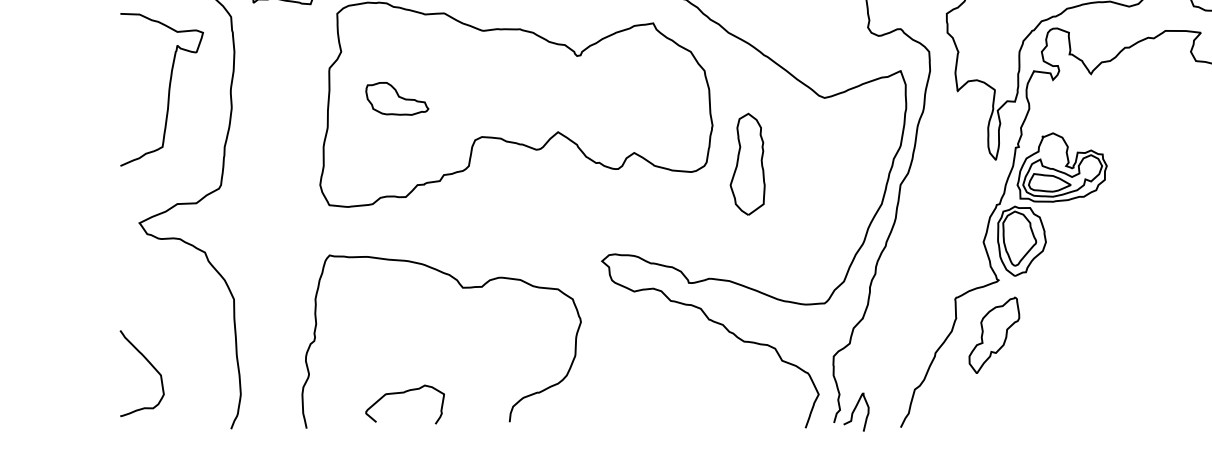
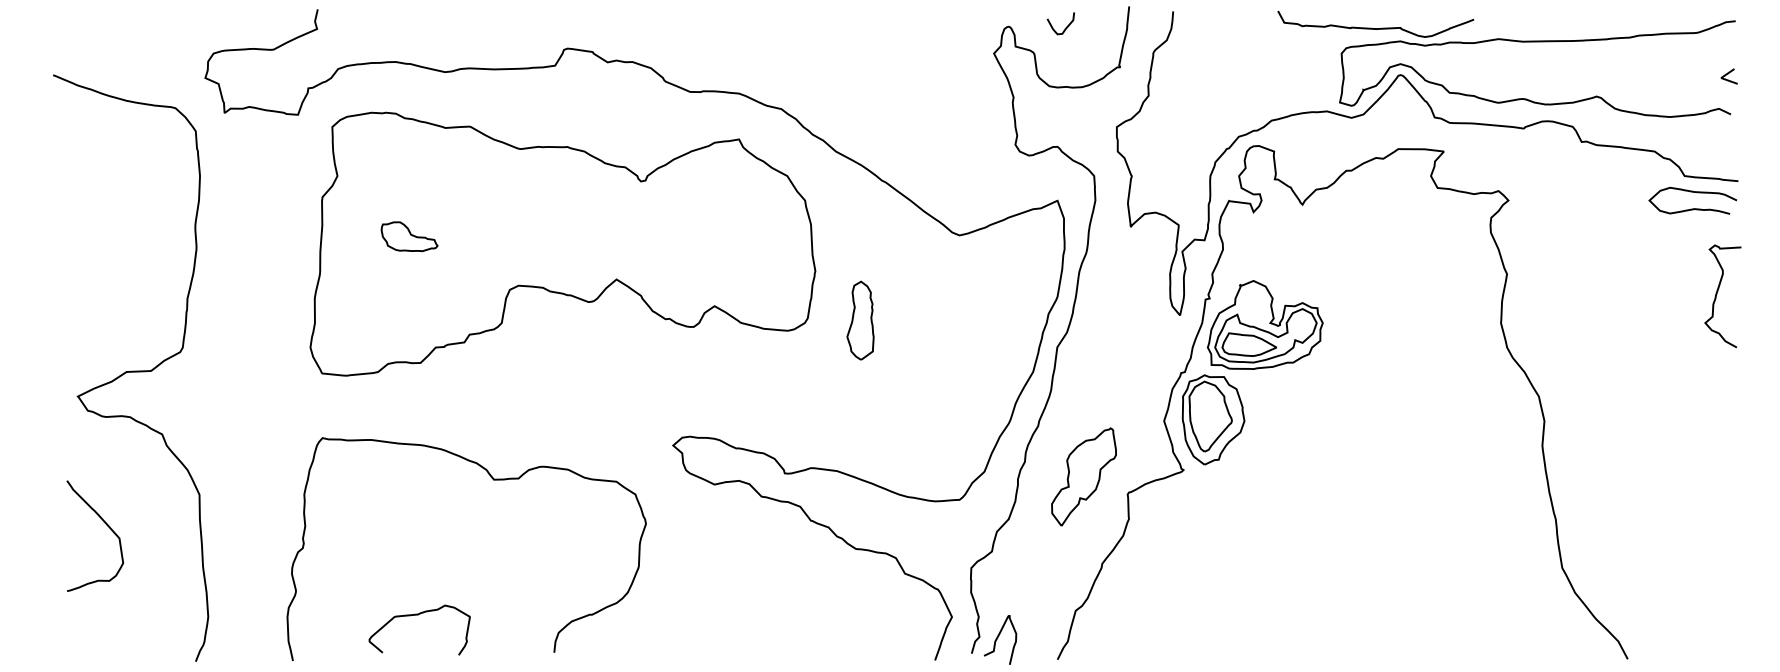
curve: (168, 89) -> (115, 224), removed
part: (397, 98) -> (409, 236), size x0.7
part: (747, 164) -> (860, 320), size x0.6
part: (993, 335) -> (1083, 476), moved
curve: (150, 364) -> (105, 524), moved

